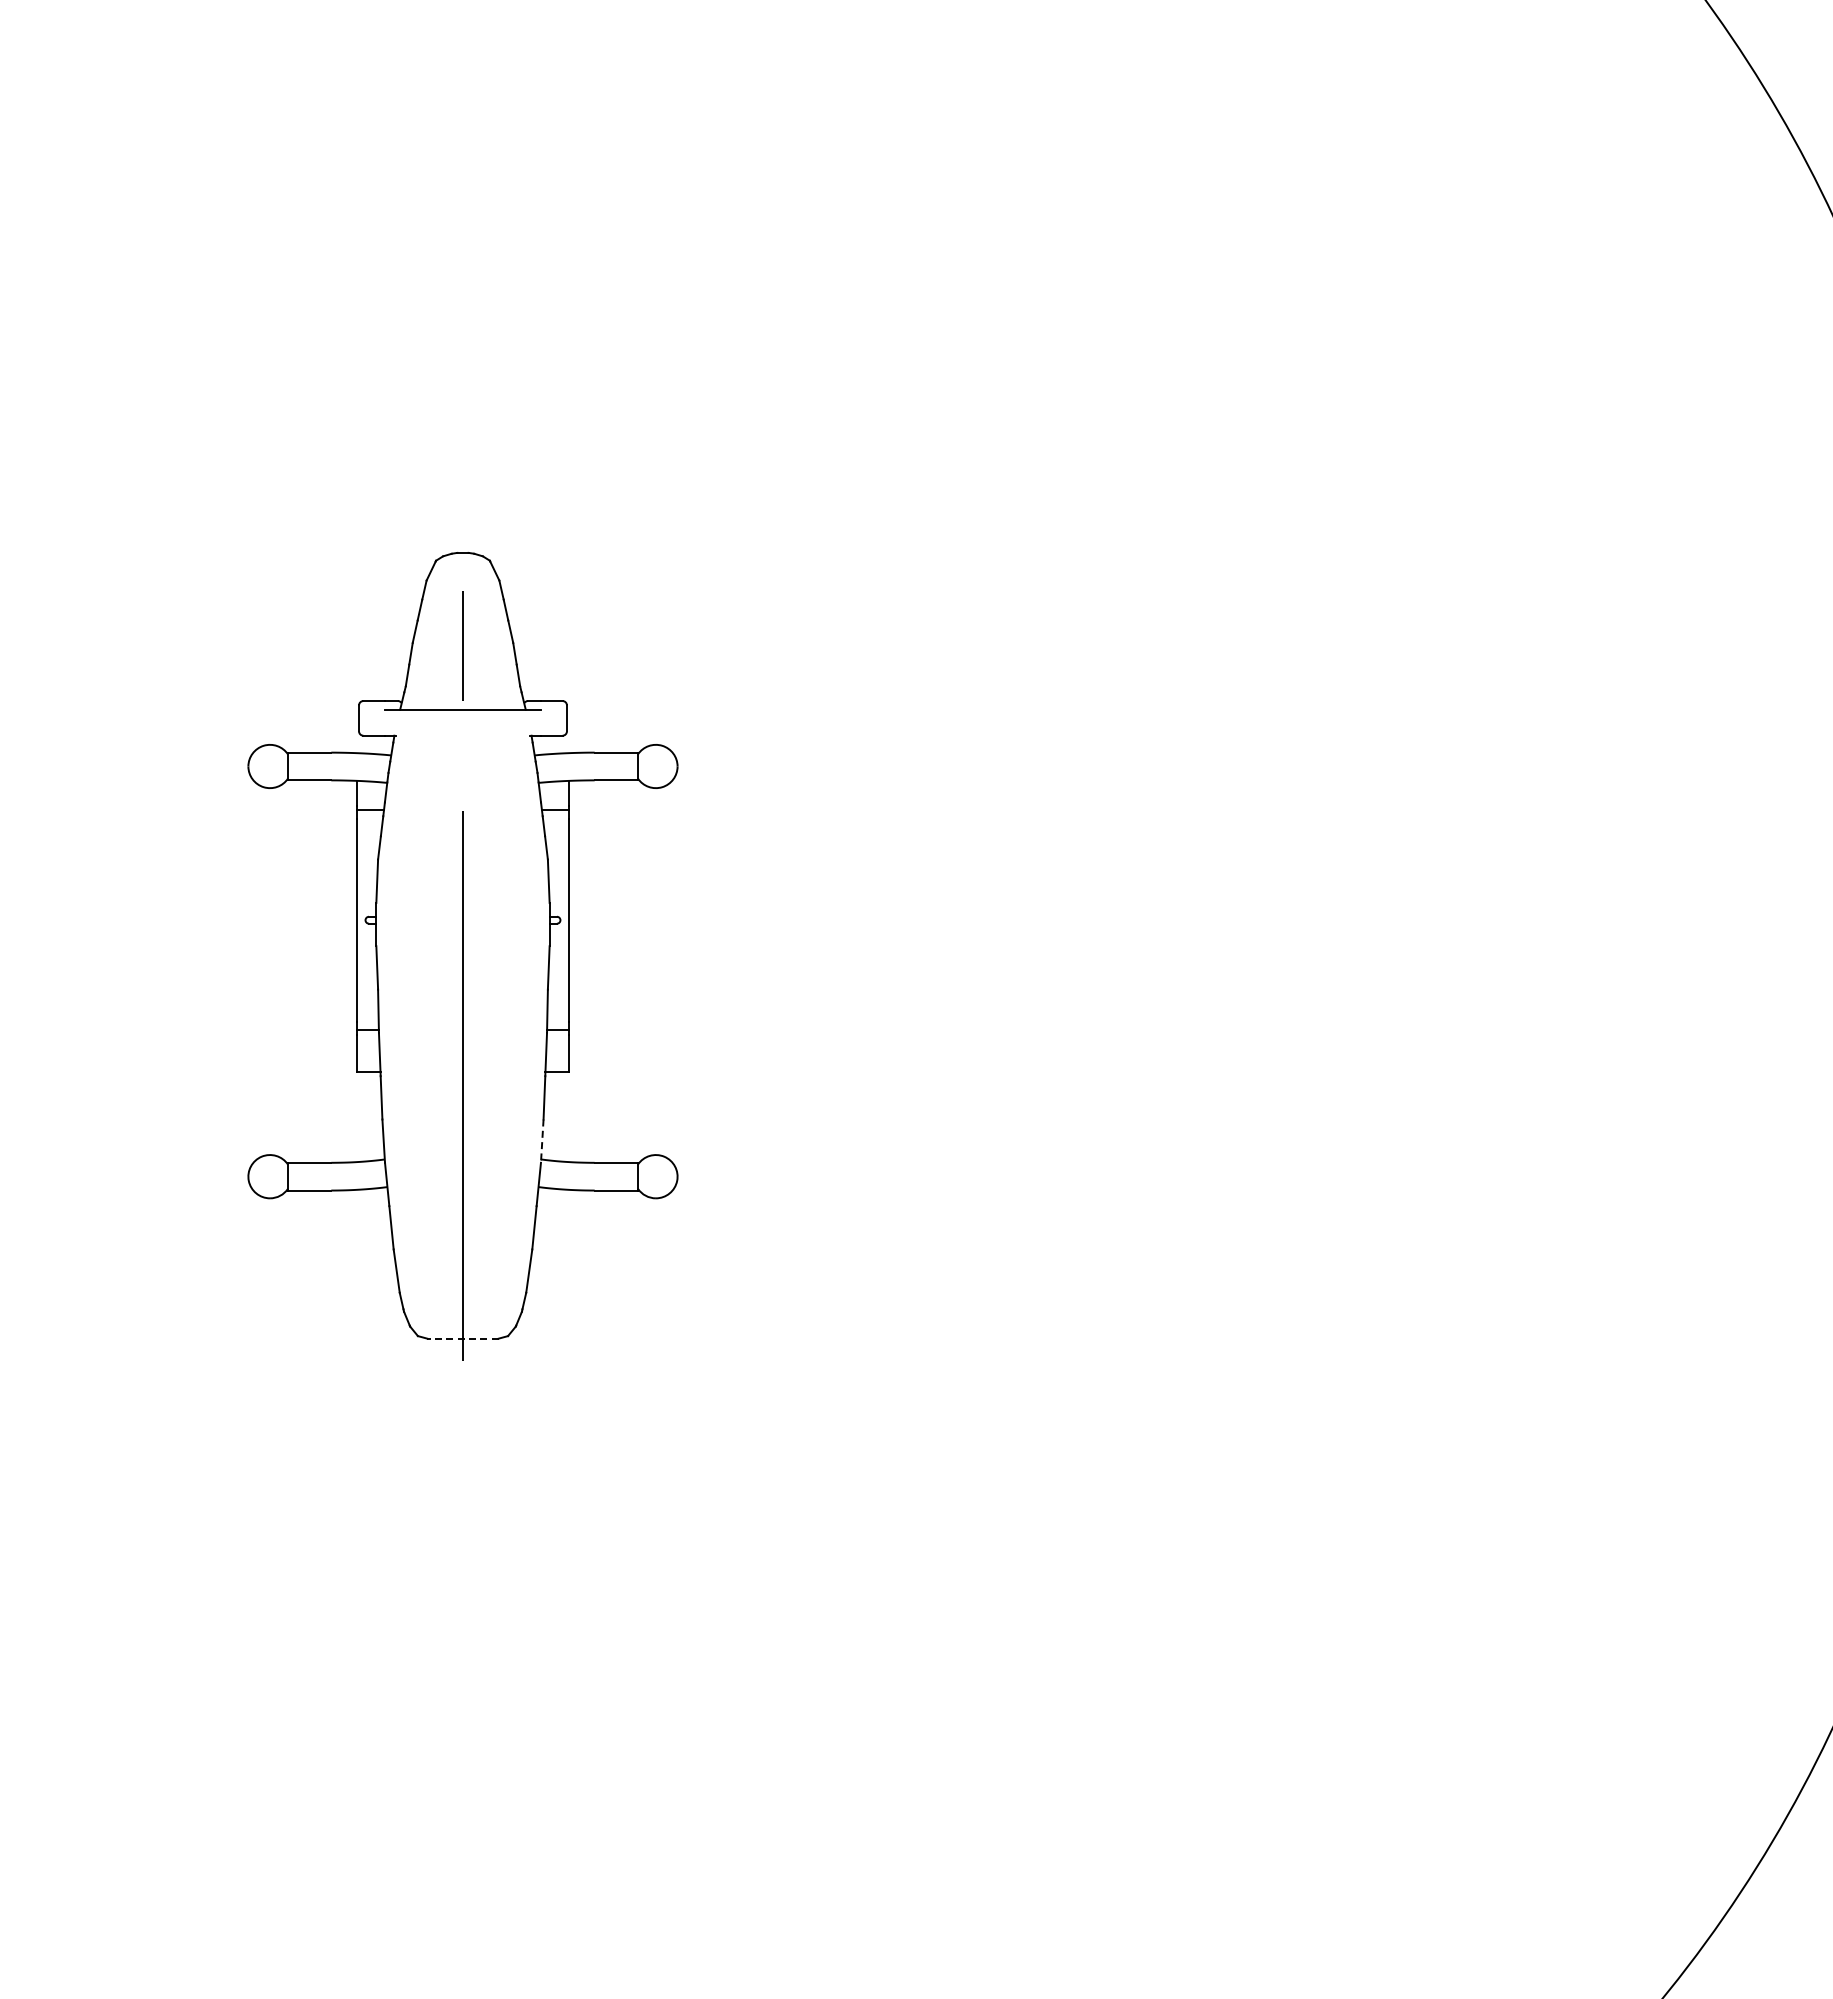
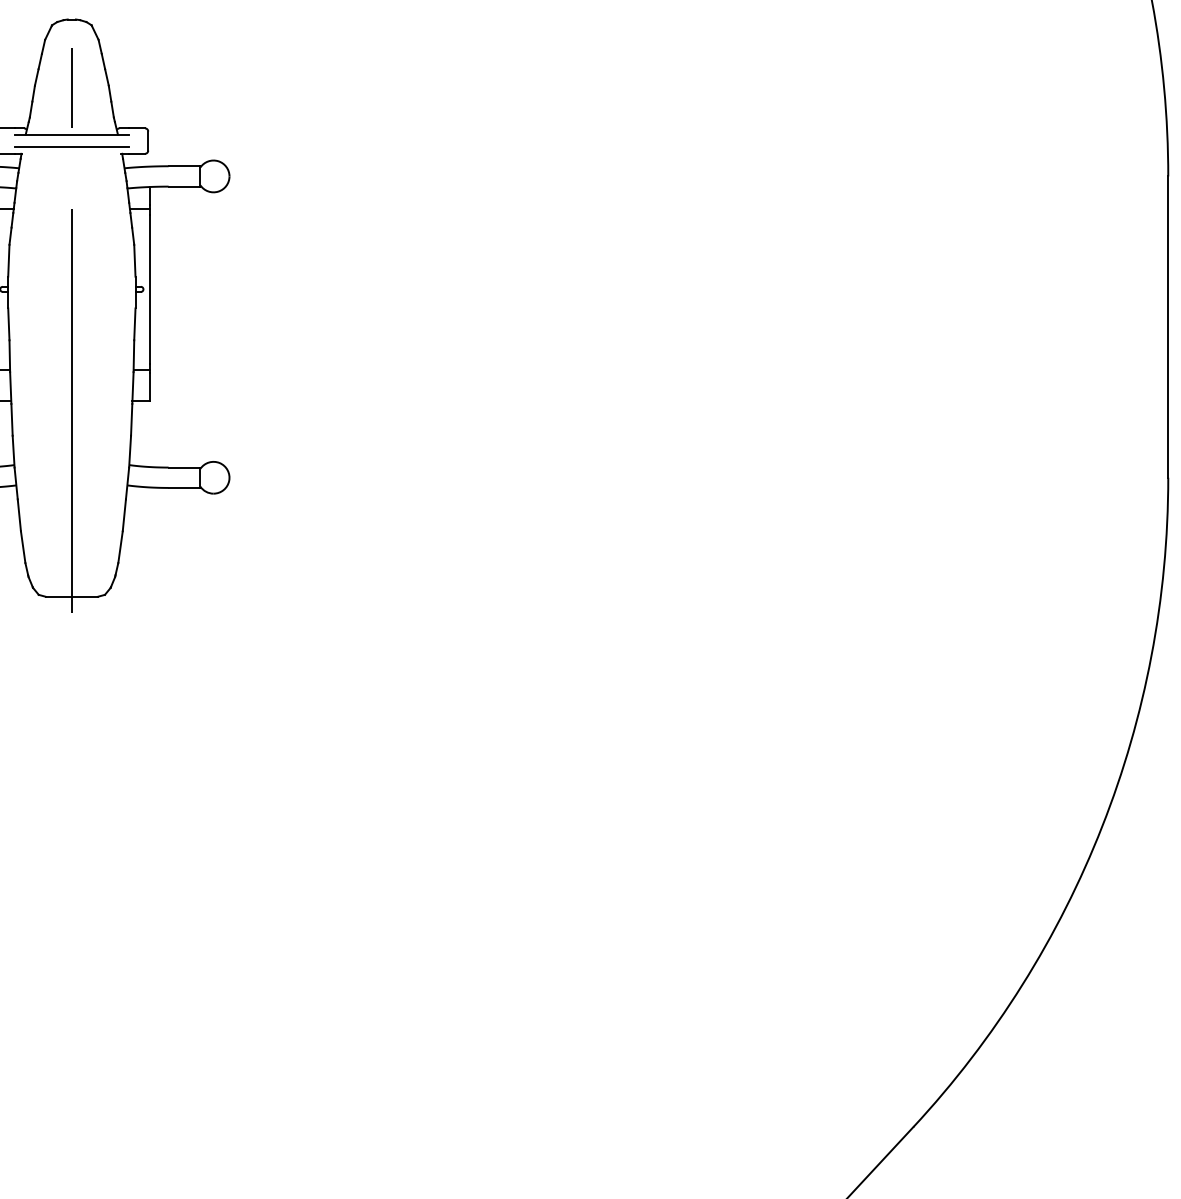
line: (462, 727) -> (71, 147), added
line: (542, 1141) -> (130, 451), dashed -> solid
line: (463, 1338) -> (72, 596), dashed -> solid

